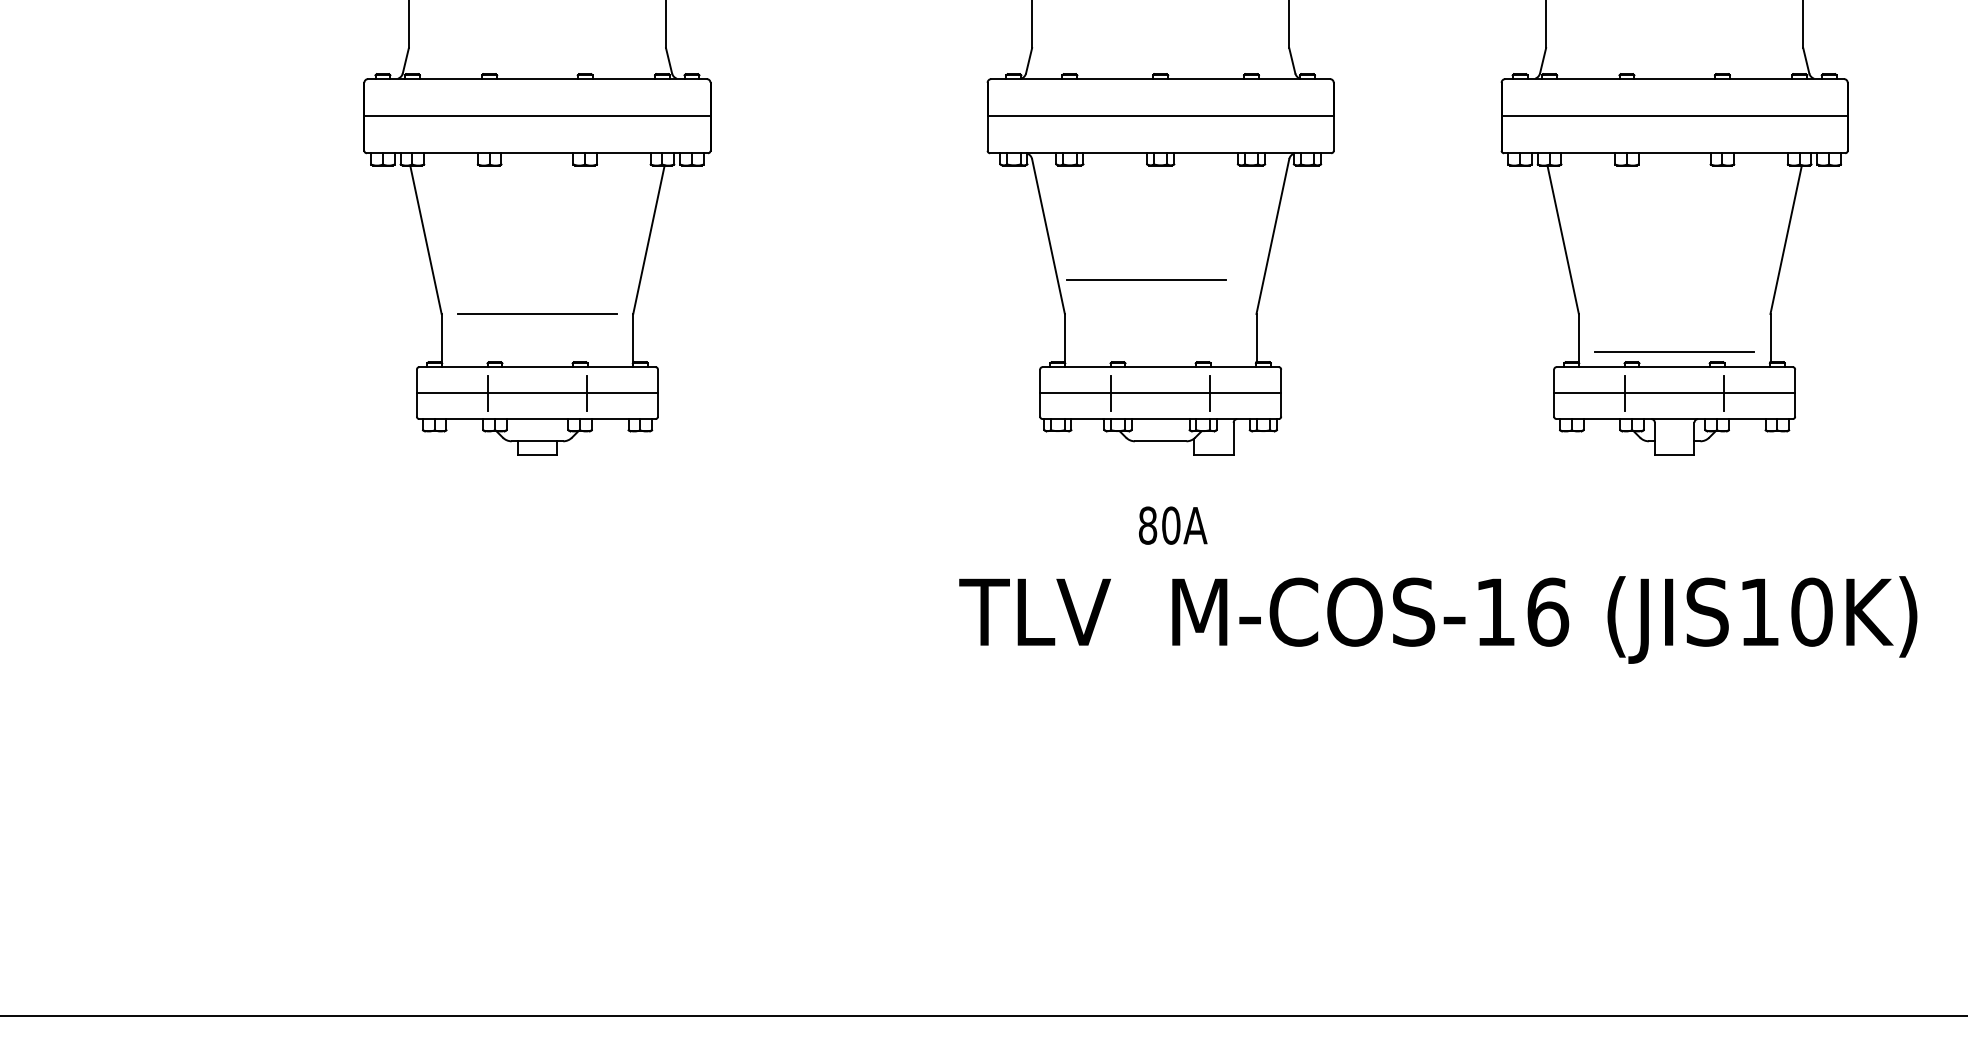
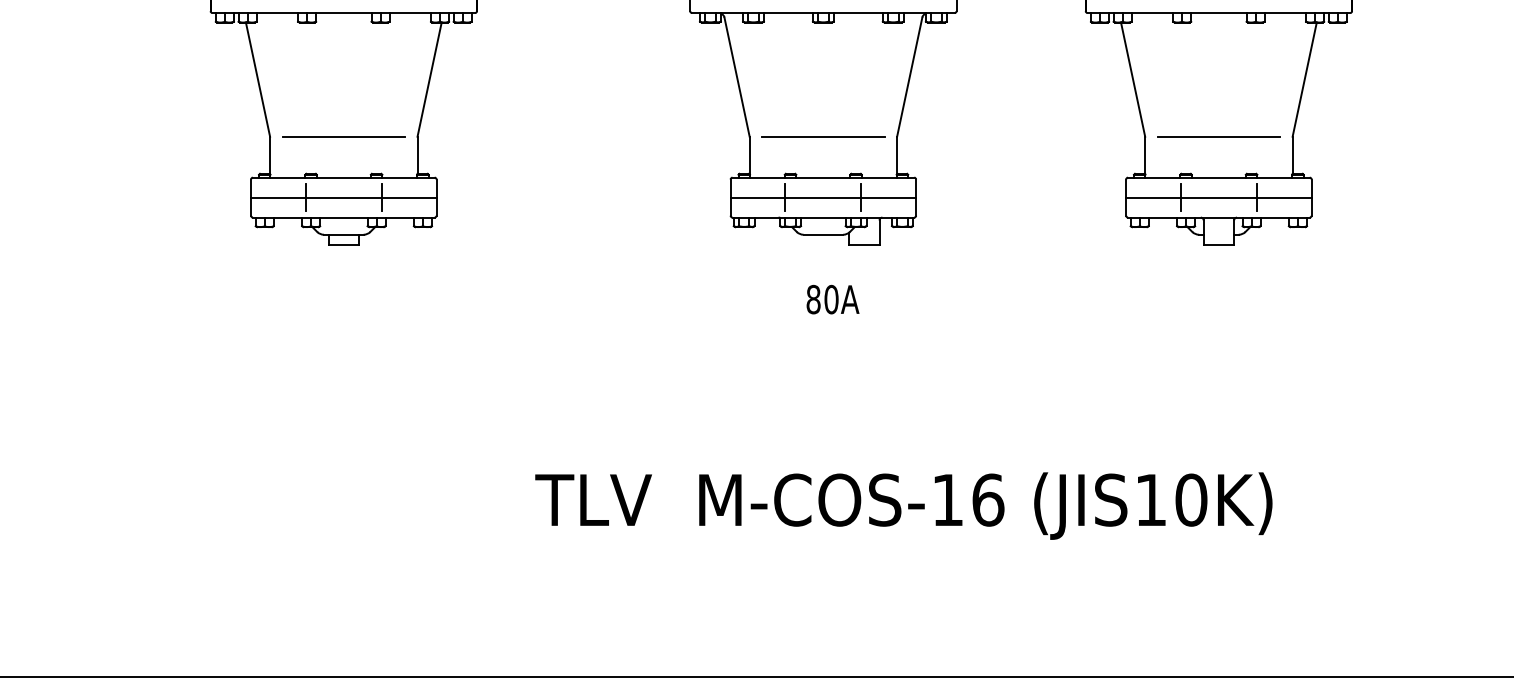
line: (1146, 279) -> (823, 136), moved
line: (1674, 351) -> (1218, 136), moved
text: (1438, 619) -> (904, 505), moved

